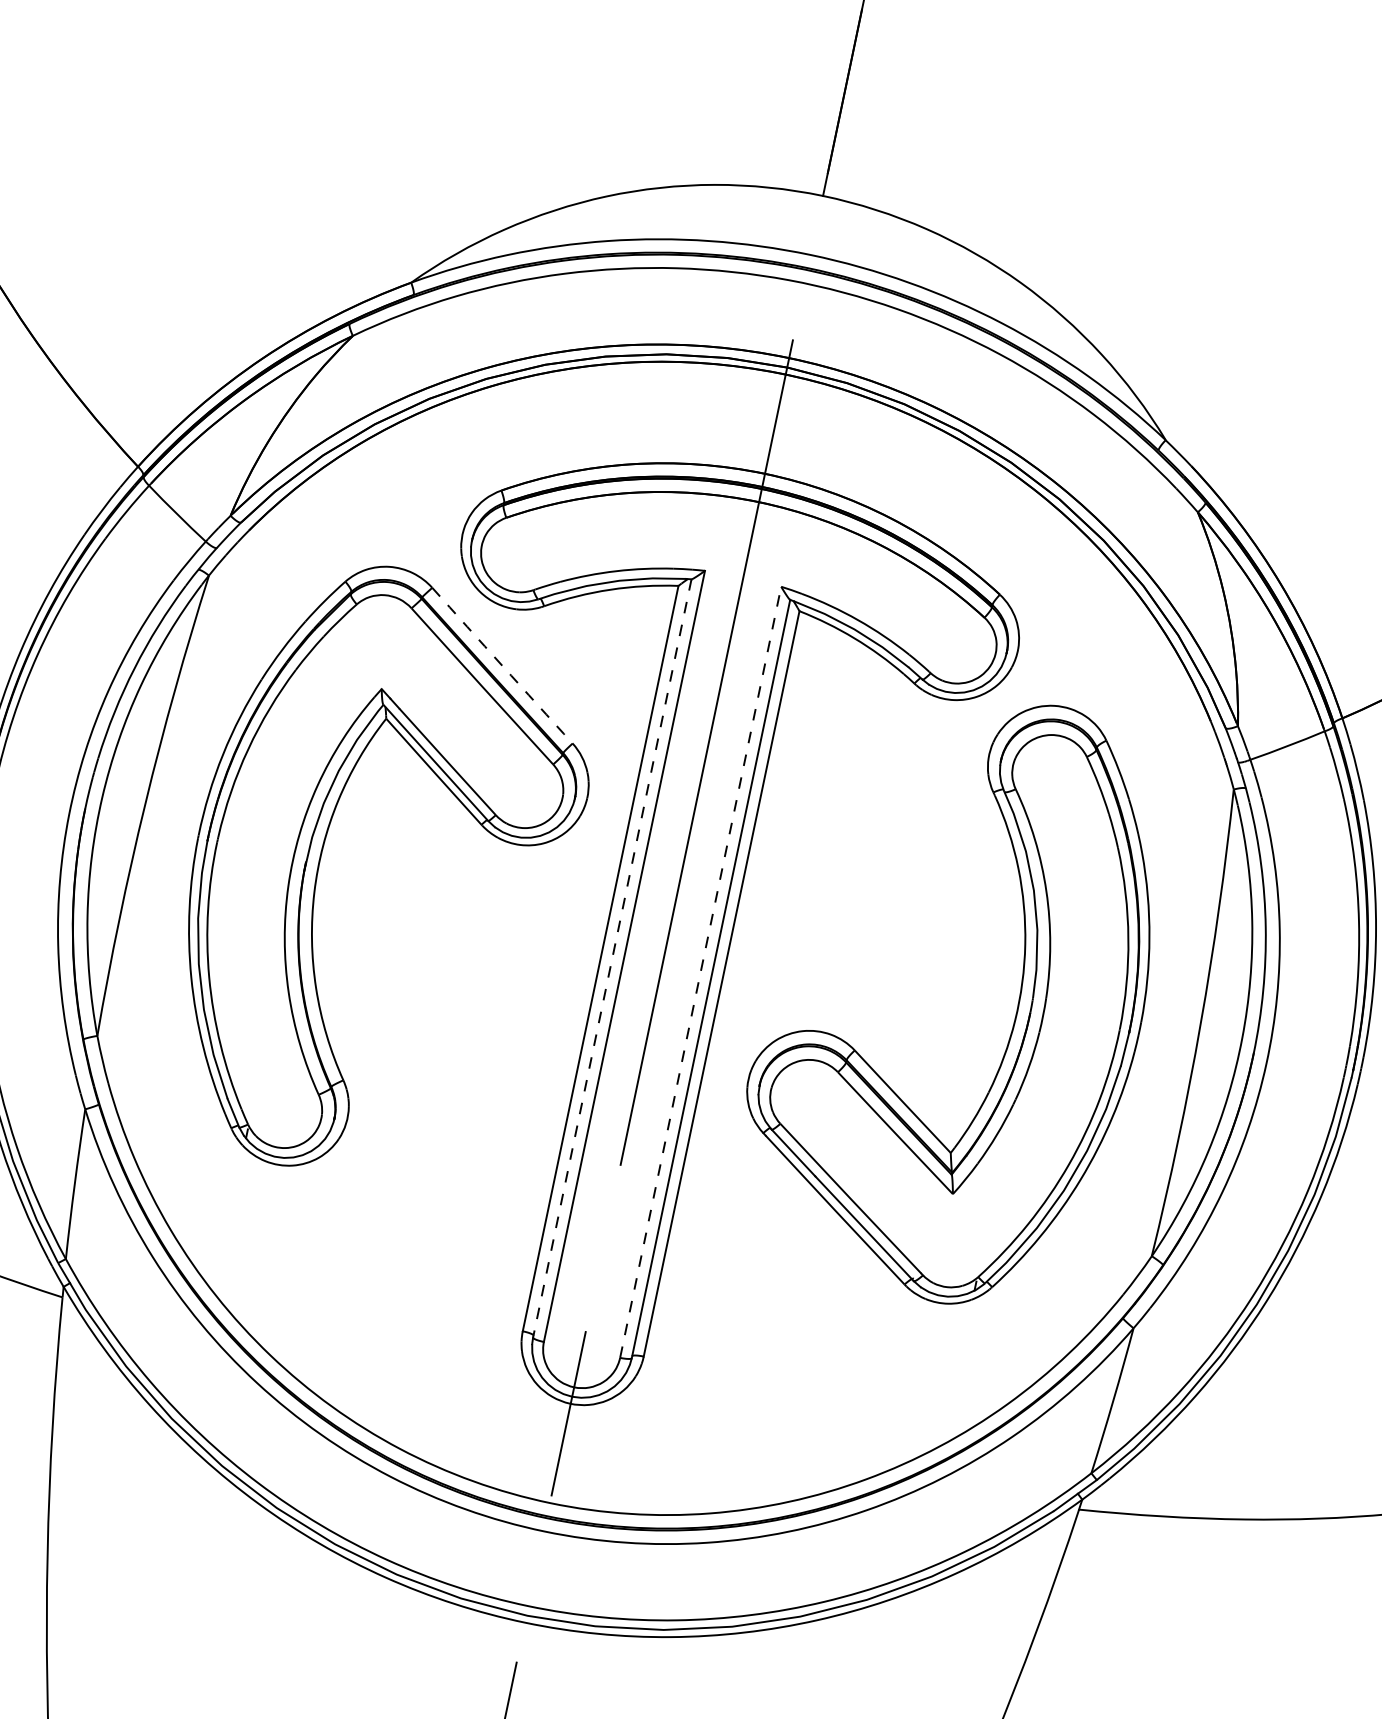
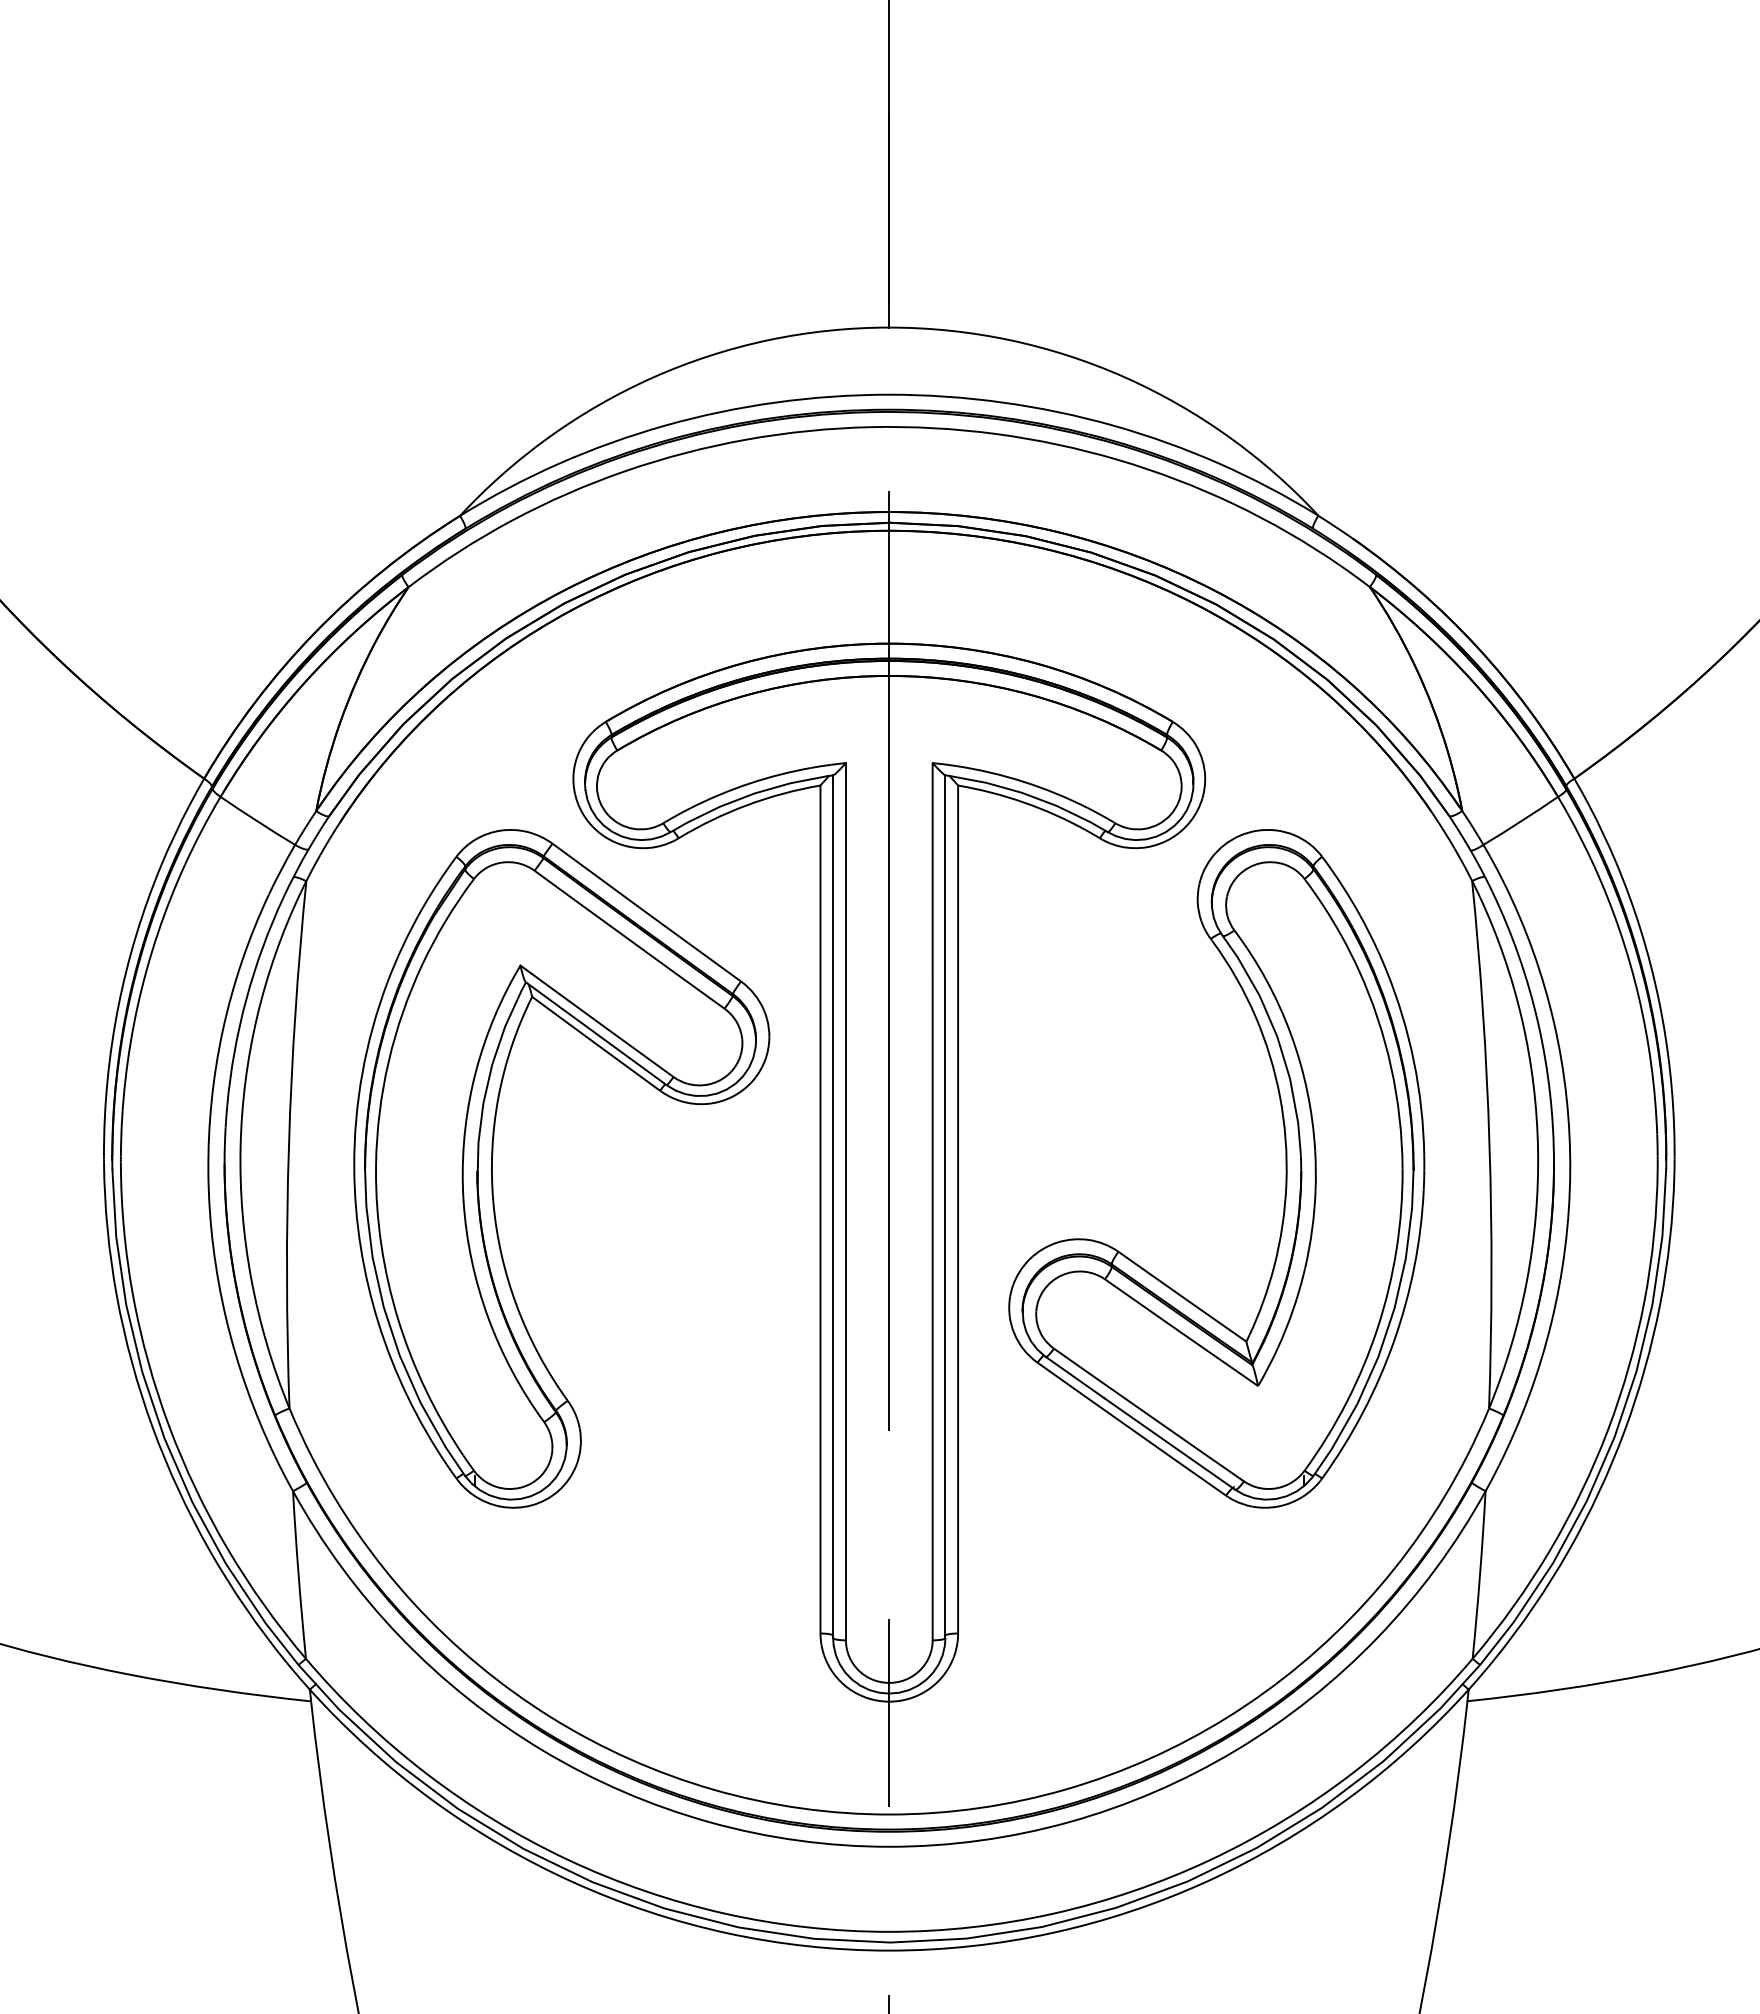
arc: (502, 665) -> (646, 912), dashed -> solid
line: (612, 959) -> (833, 1207), dashed -> solid
line: (700, 972) -> (932, 1201), dashed -> solid

